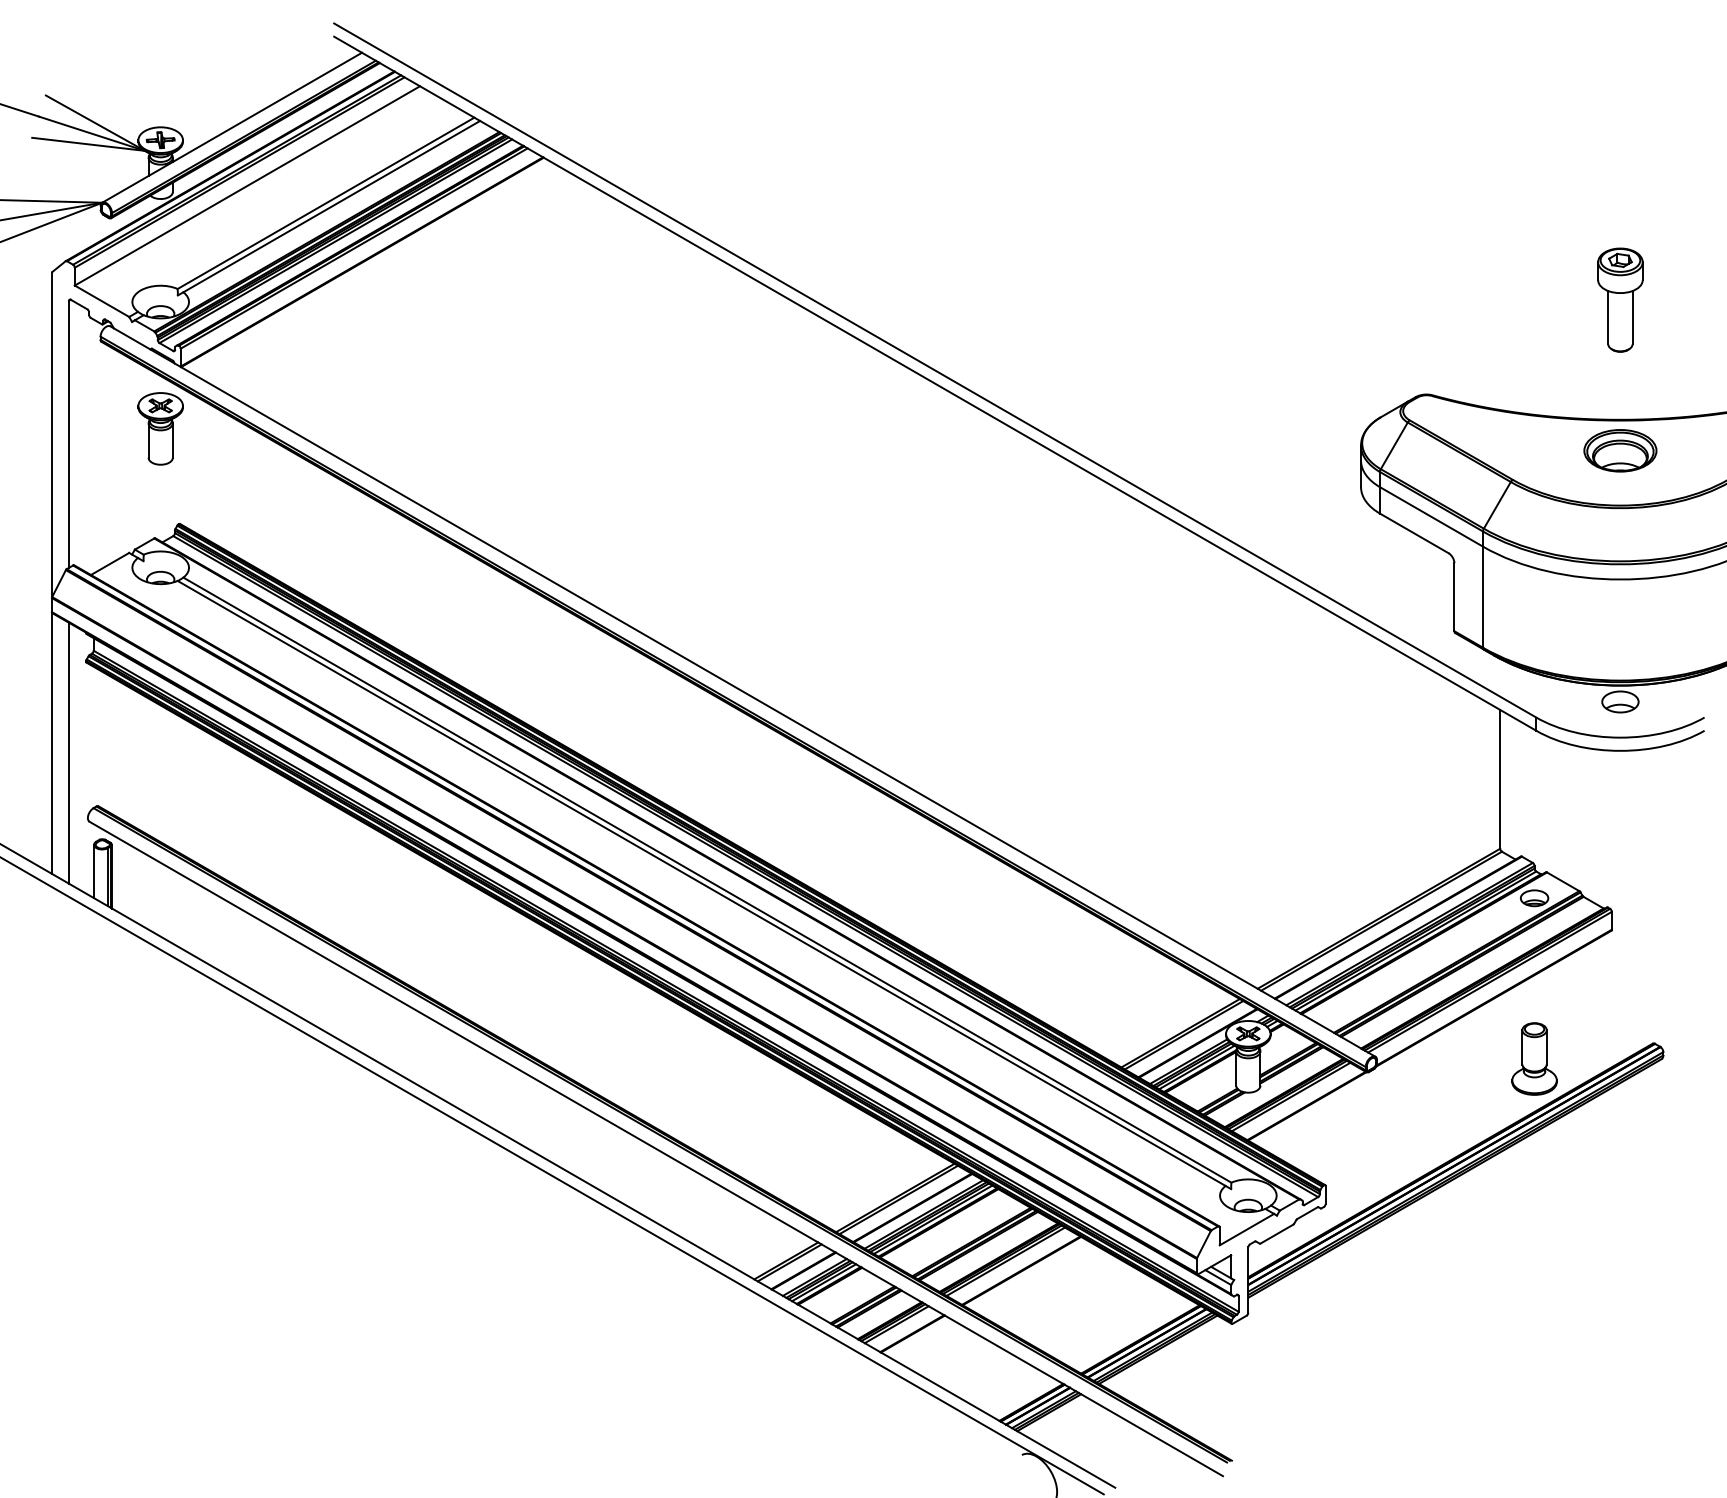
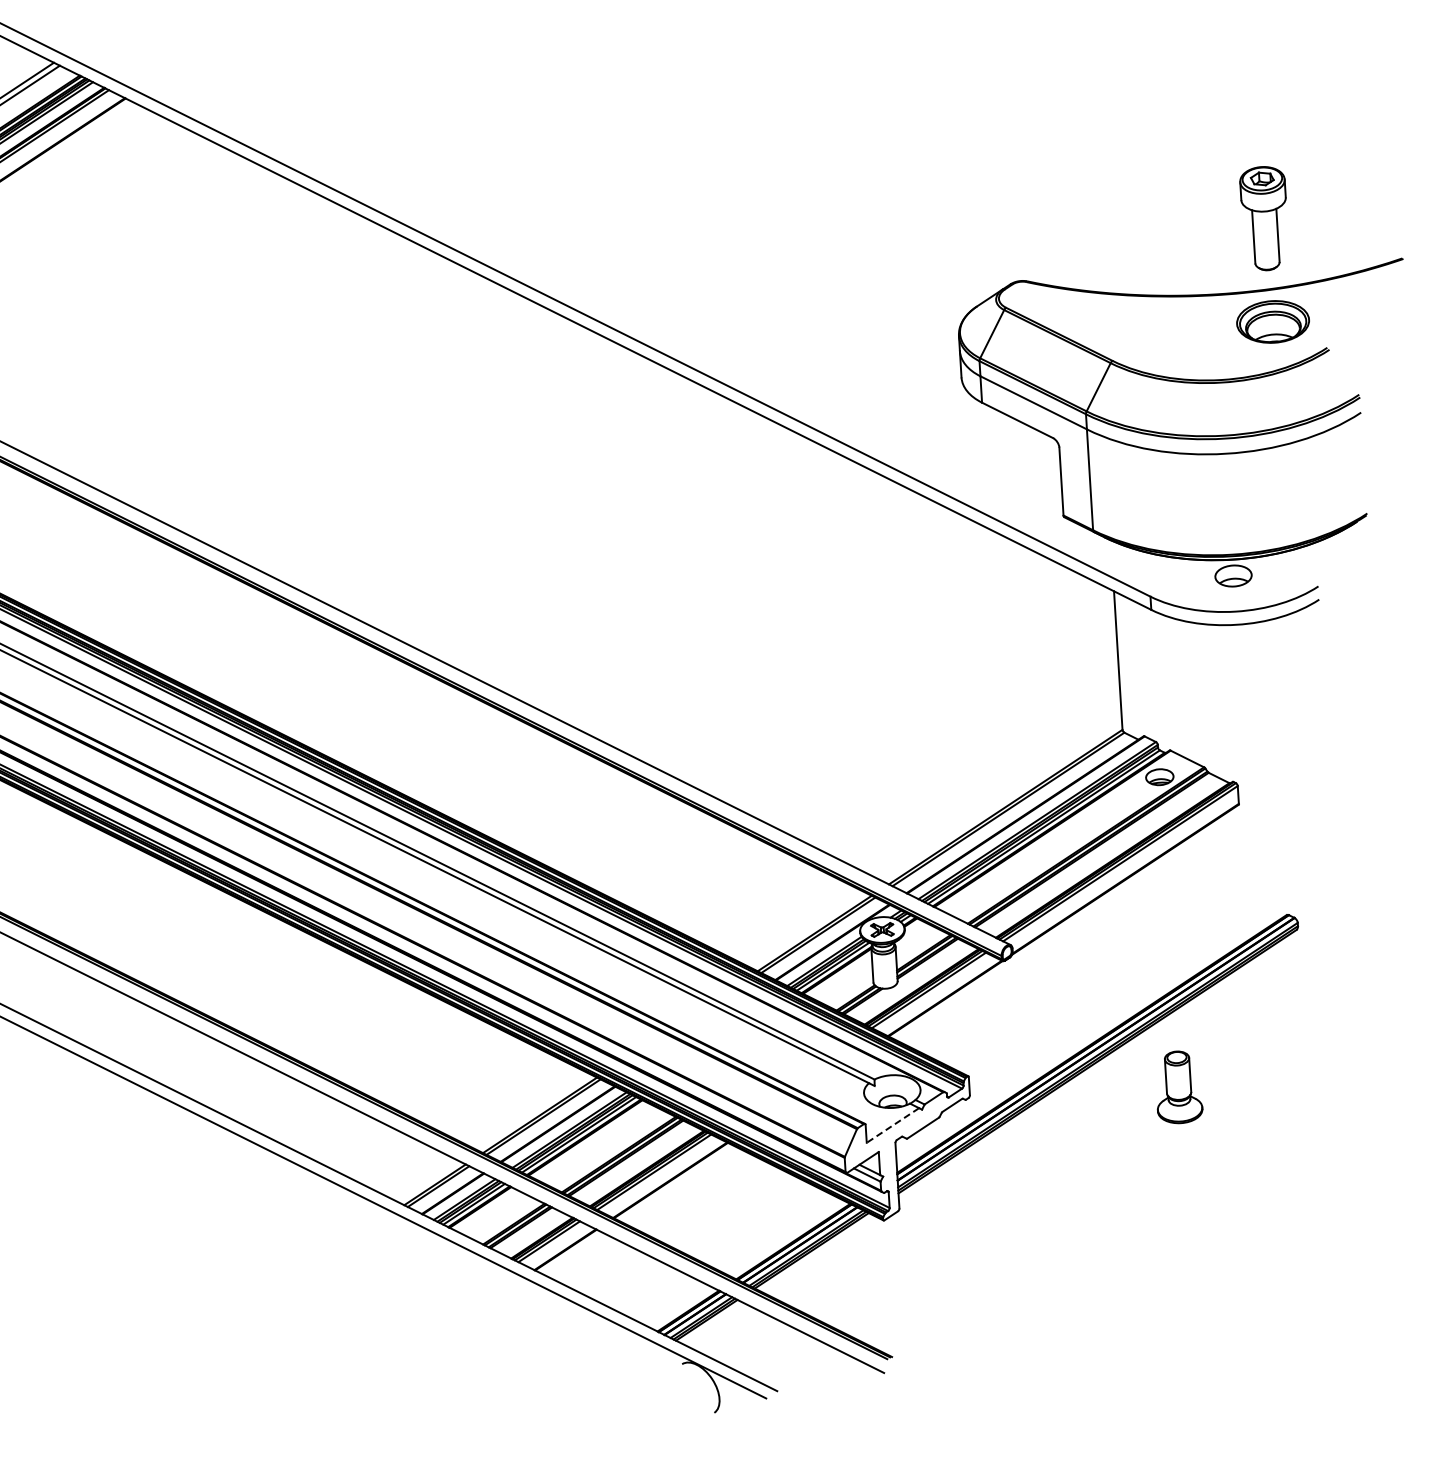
part: (1620, 299) -> (1264, 217), moved
part: (1620, 450) -> (1273, 321), moved
part: (1534, 1058) -> (1178, 1086), moved
line: (1246, 1229) -> (892, 1125), solid -> dashed

